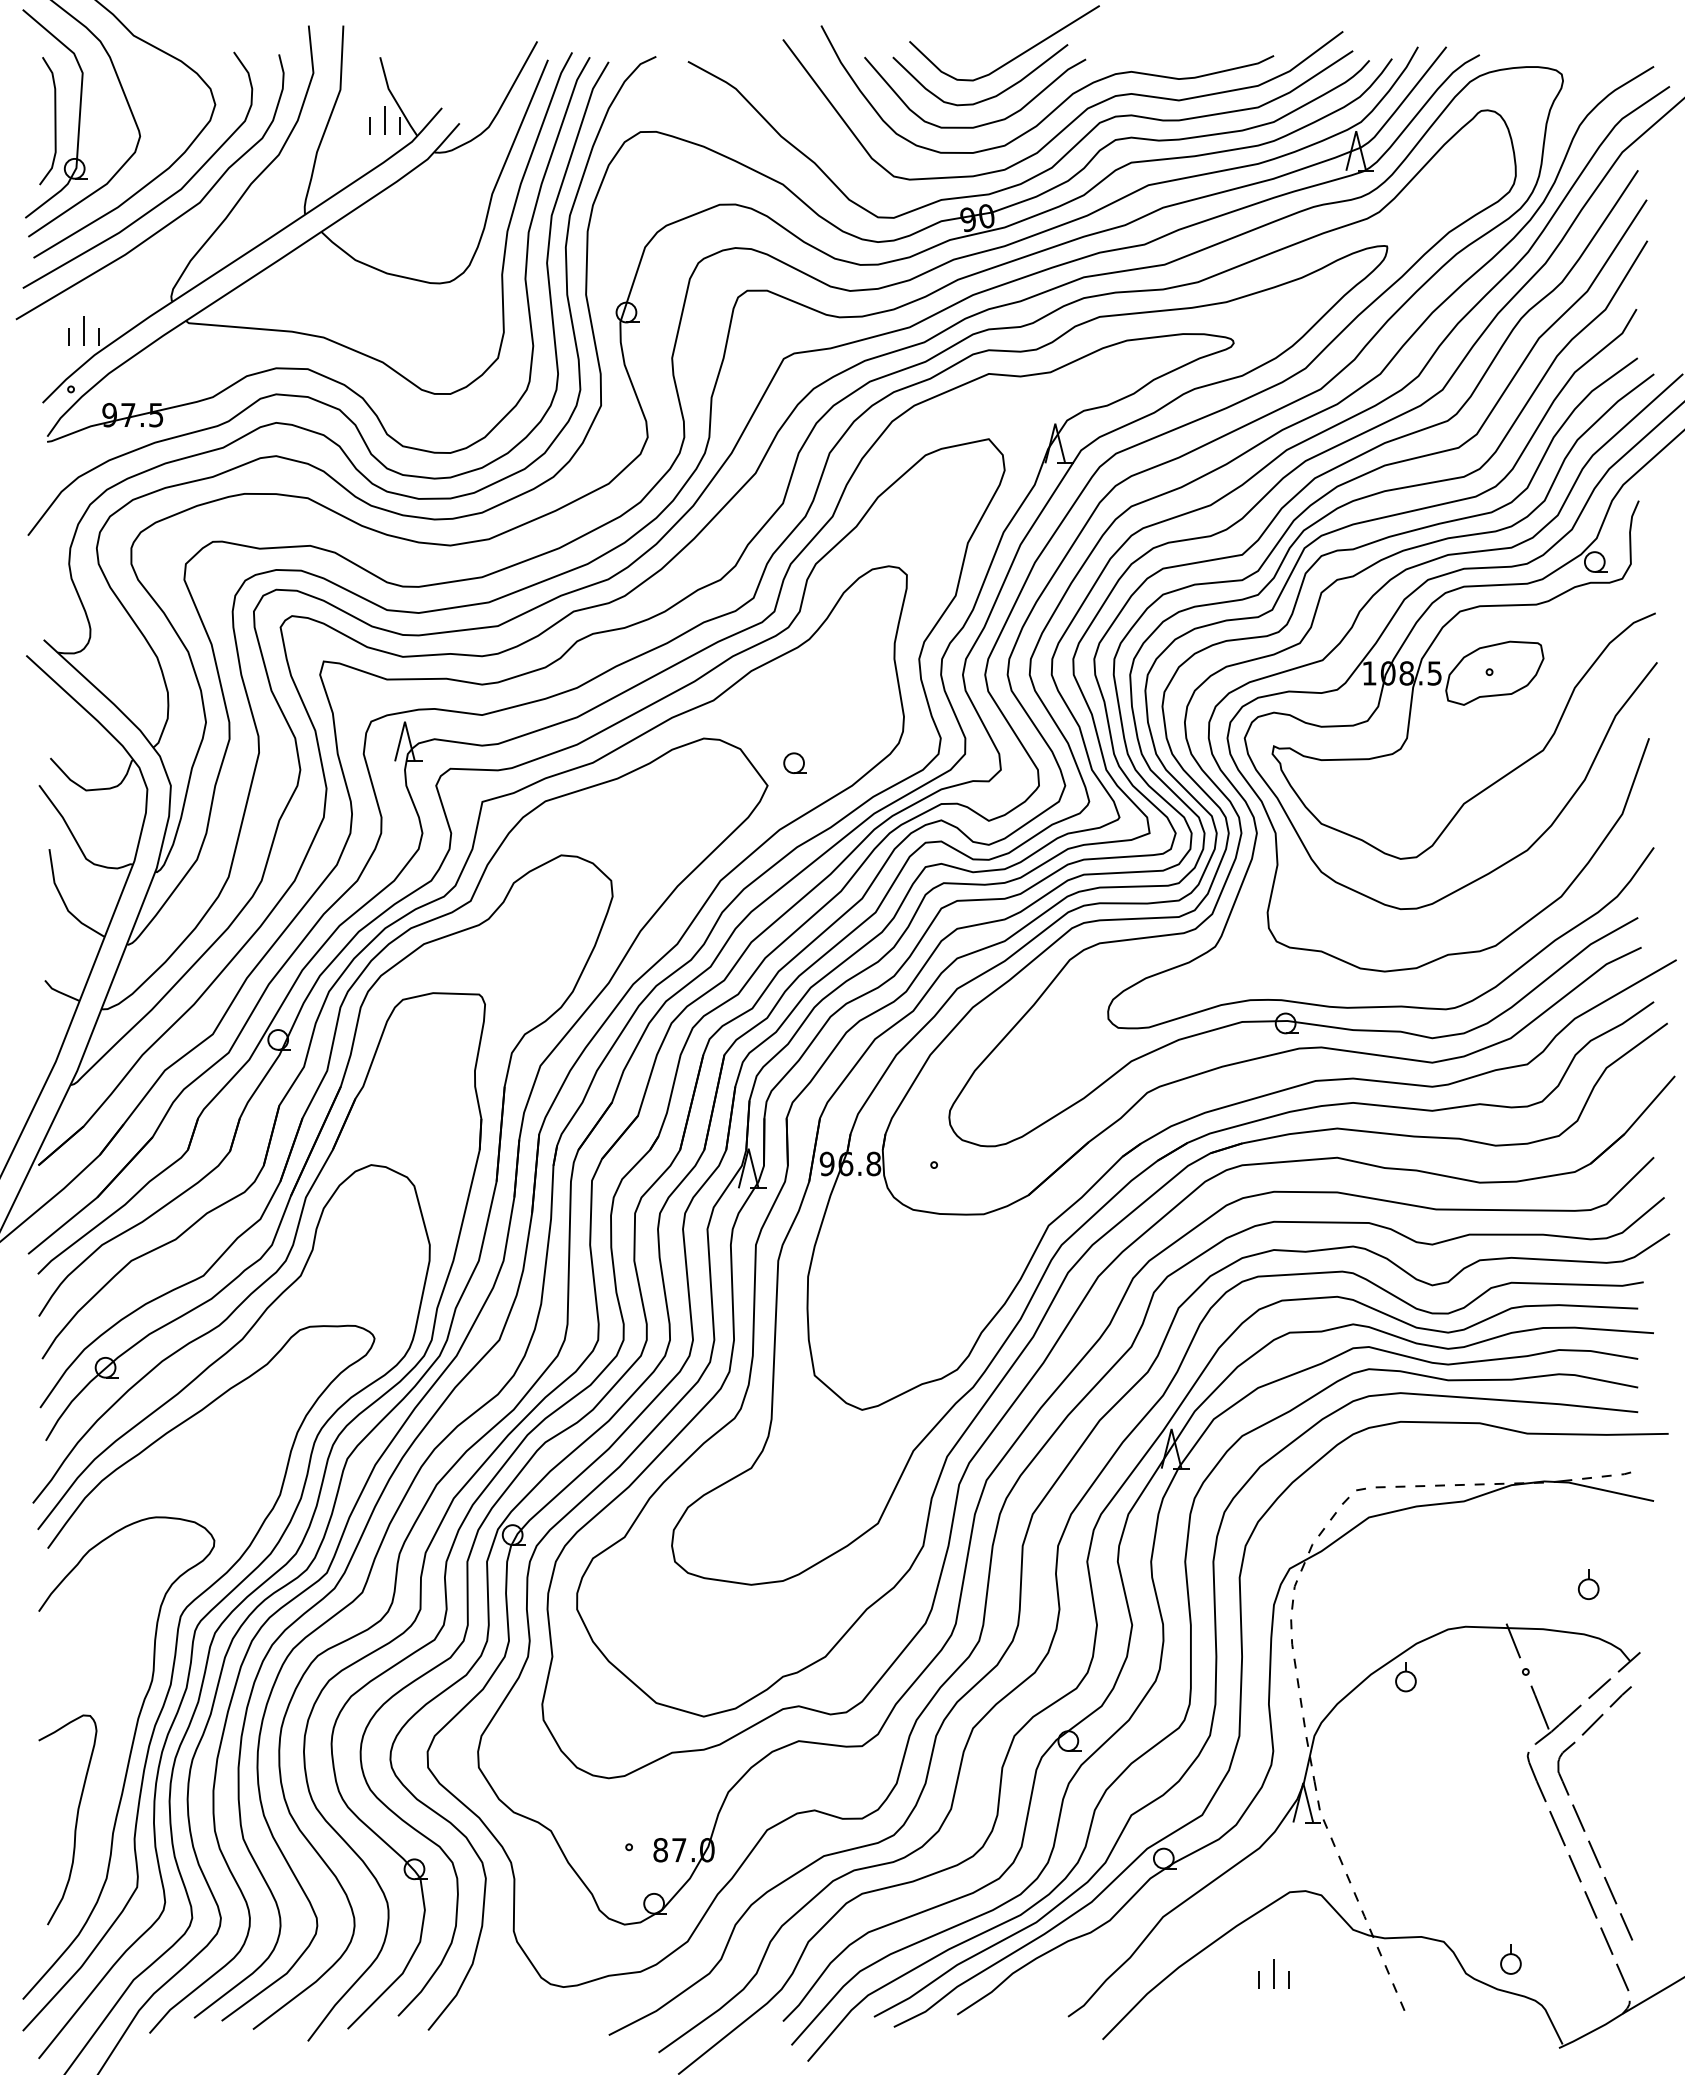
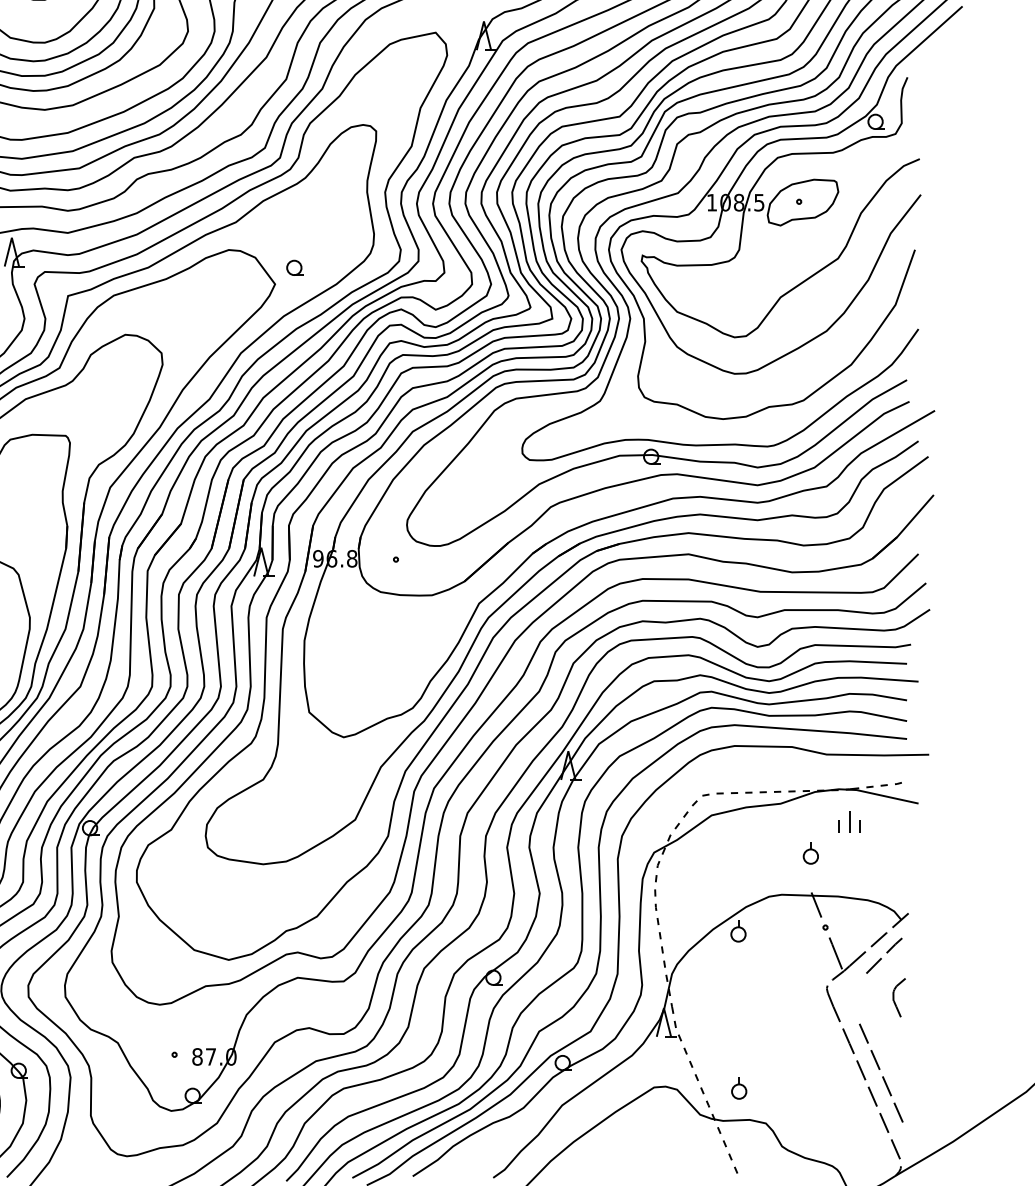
part: (1588, 1584) -> (810, 853), moved
part: (1559, 1768) -> (894, 997), moved
part: (1510, 1959) -> (738, 1088), moved
part: (1273, 1973) -> (849, 821), moved

